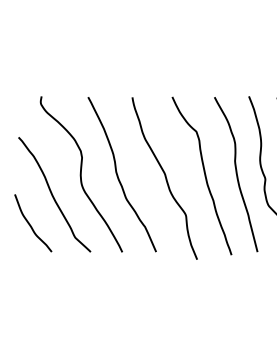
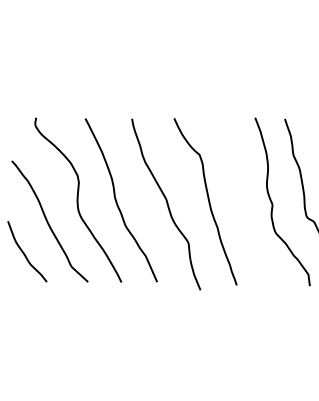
curve: (236, 174) -> (241, 200), removed

